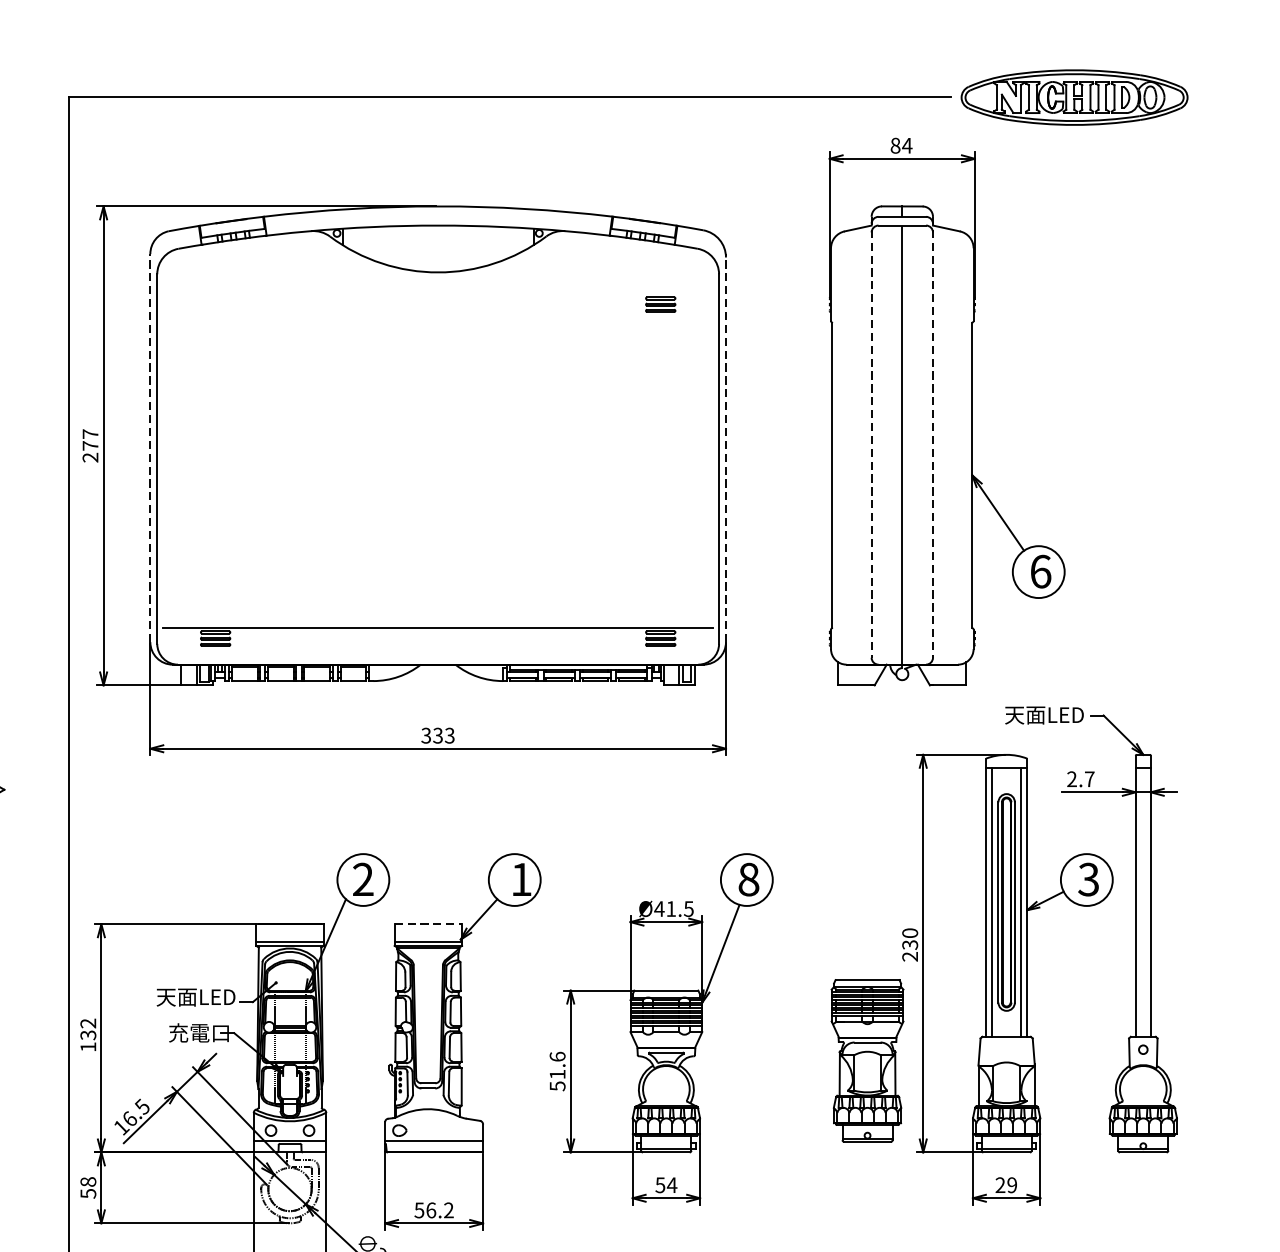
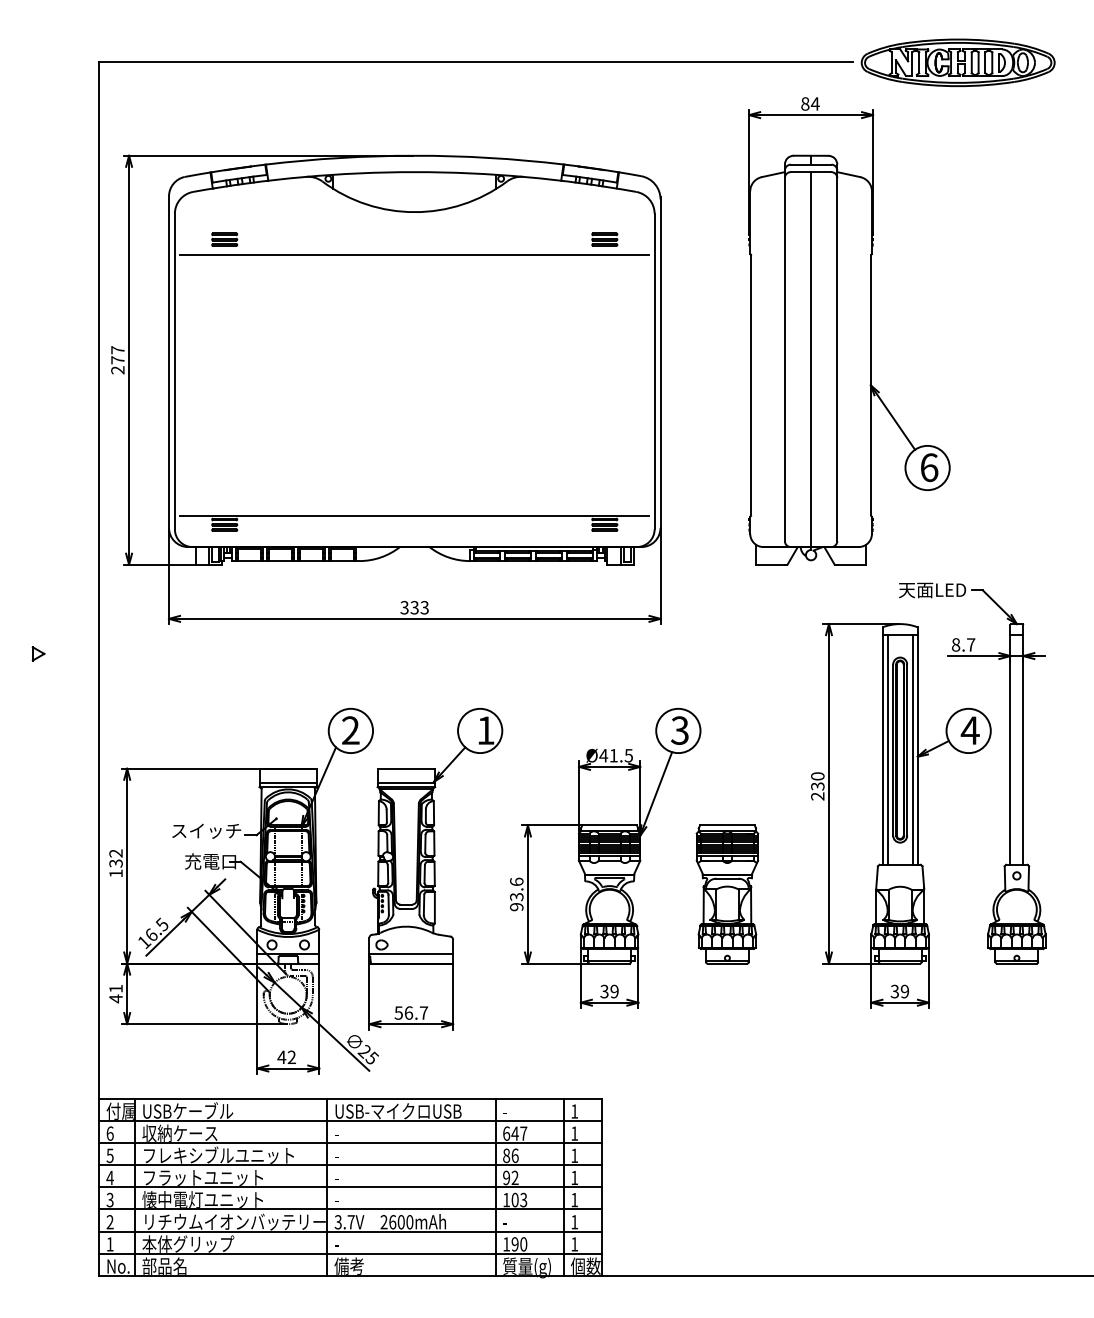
part: (215, 304) -> (224, 239), added
line: (437, 322) -> (414, 254), added
line: (871, 437) -> (784, 353), dashed -> solid
line: (933, 437) -> (837, 353), dashed -> solid
line: (150, 448) -> (169, 362), dashed -> solid
line: (725, 448) -> (660, 362), dashed -> solid
text: (1072, 778) -> (956, 644), 2.7 -> 8.7
text: (748, 879) -> (679, 730), 8 -> 3
text: (1087, 879) -> (969, 730), 3 -> 4
line: (428, 923) -> (406, 768), dashed -> solid
text: (194, 997) -> (206, 831), 天面LED -> スイッチ
part: (867, 1061) -> (727, 894), moved
text: (557, 1080) -> (516, 902), 51.6 -> 93.6
text: (666, 1185) -> (609, 991), 54 -> 39
text: (999, 1185) -> (894, 991), 29 -> 39
text: (87, 1187) -> (115, 993), 58 -> 41
text: (448, 1209) -> (423, 1012), 56.2 -> 56.7

